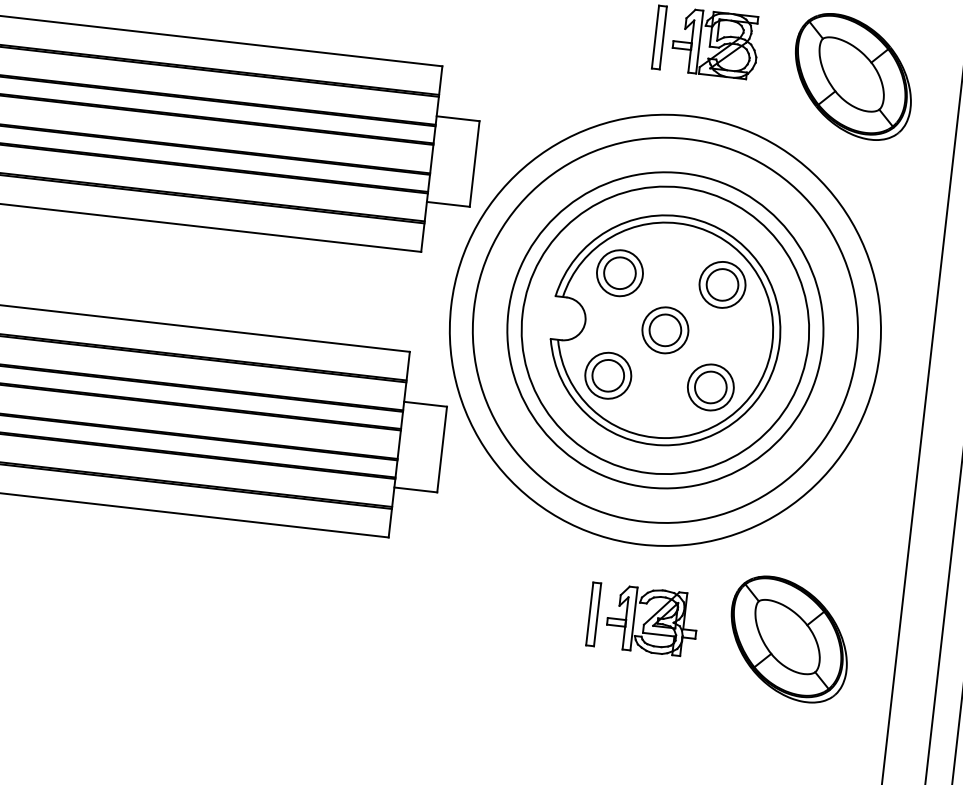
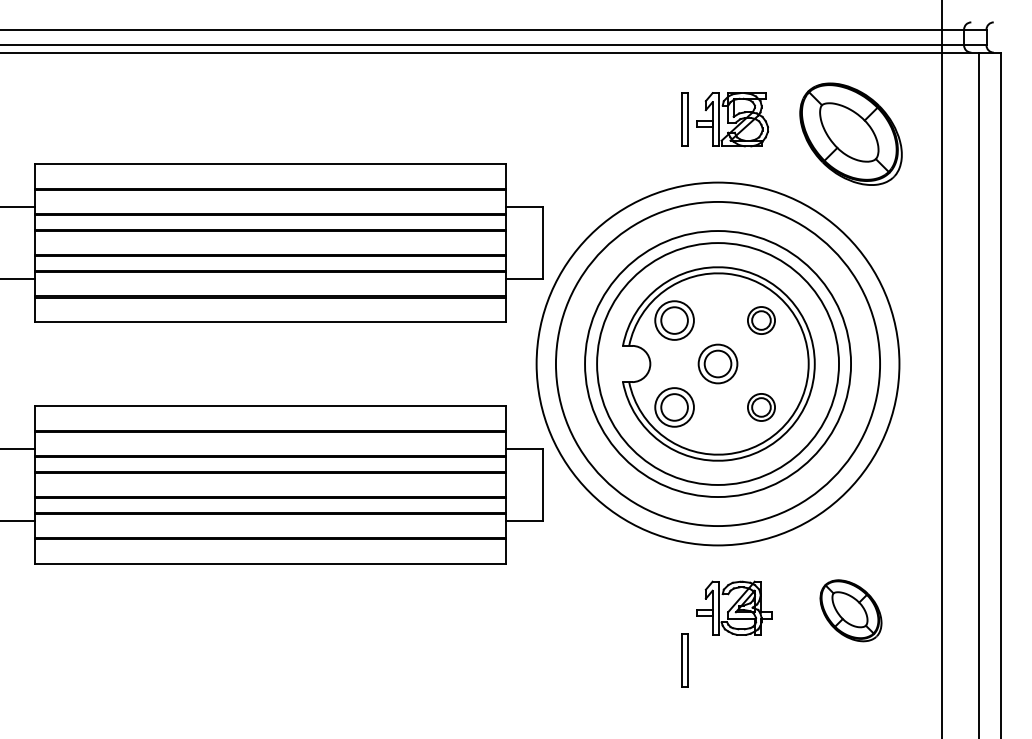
part: (722, 284) -> (761, 320), size x0.7
part: (710, 387) -> (761, 407), size x0.7
part: (592, 614) -> (684, 660), moved
part: (788, 639) -> (850, 610), size x0.6

